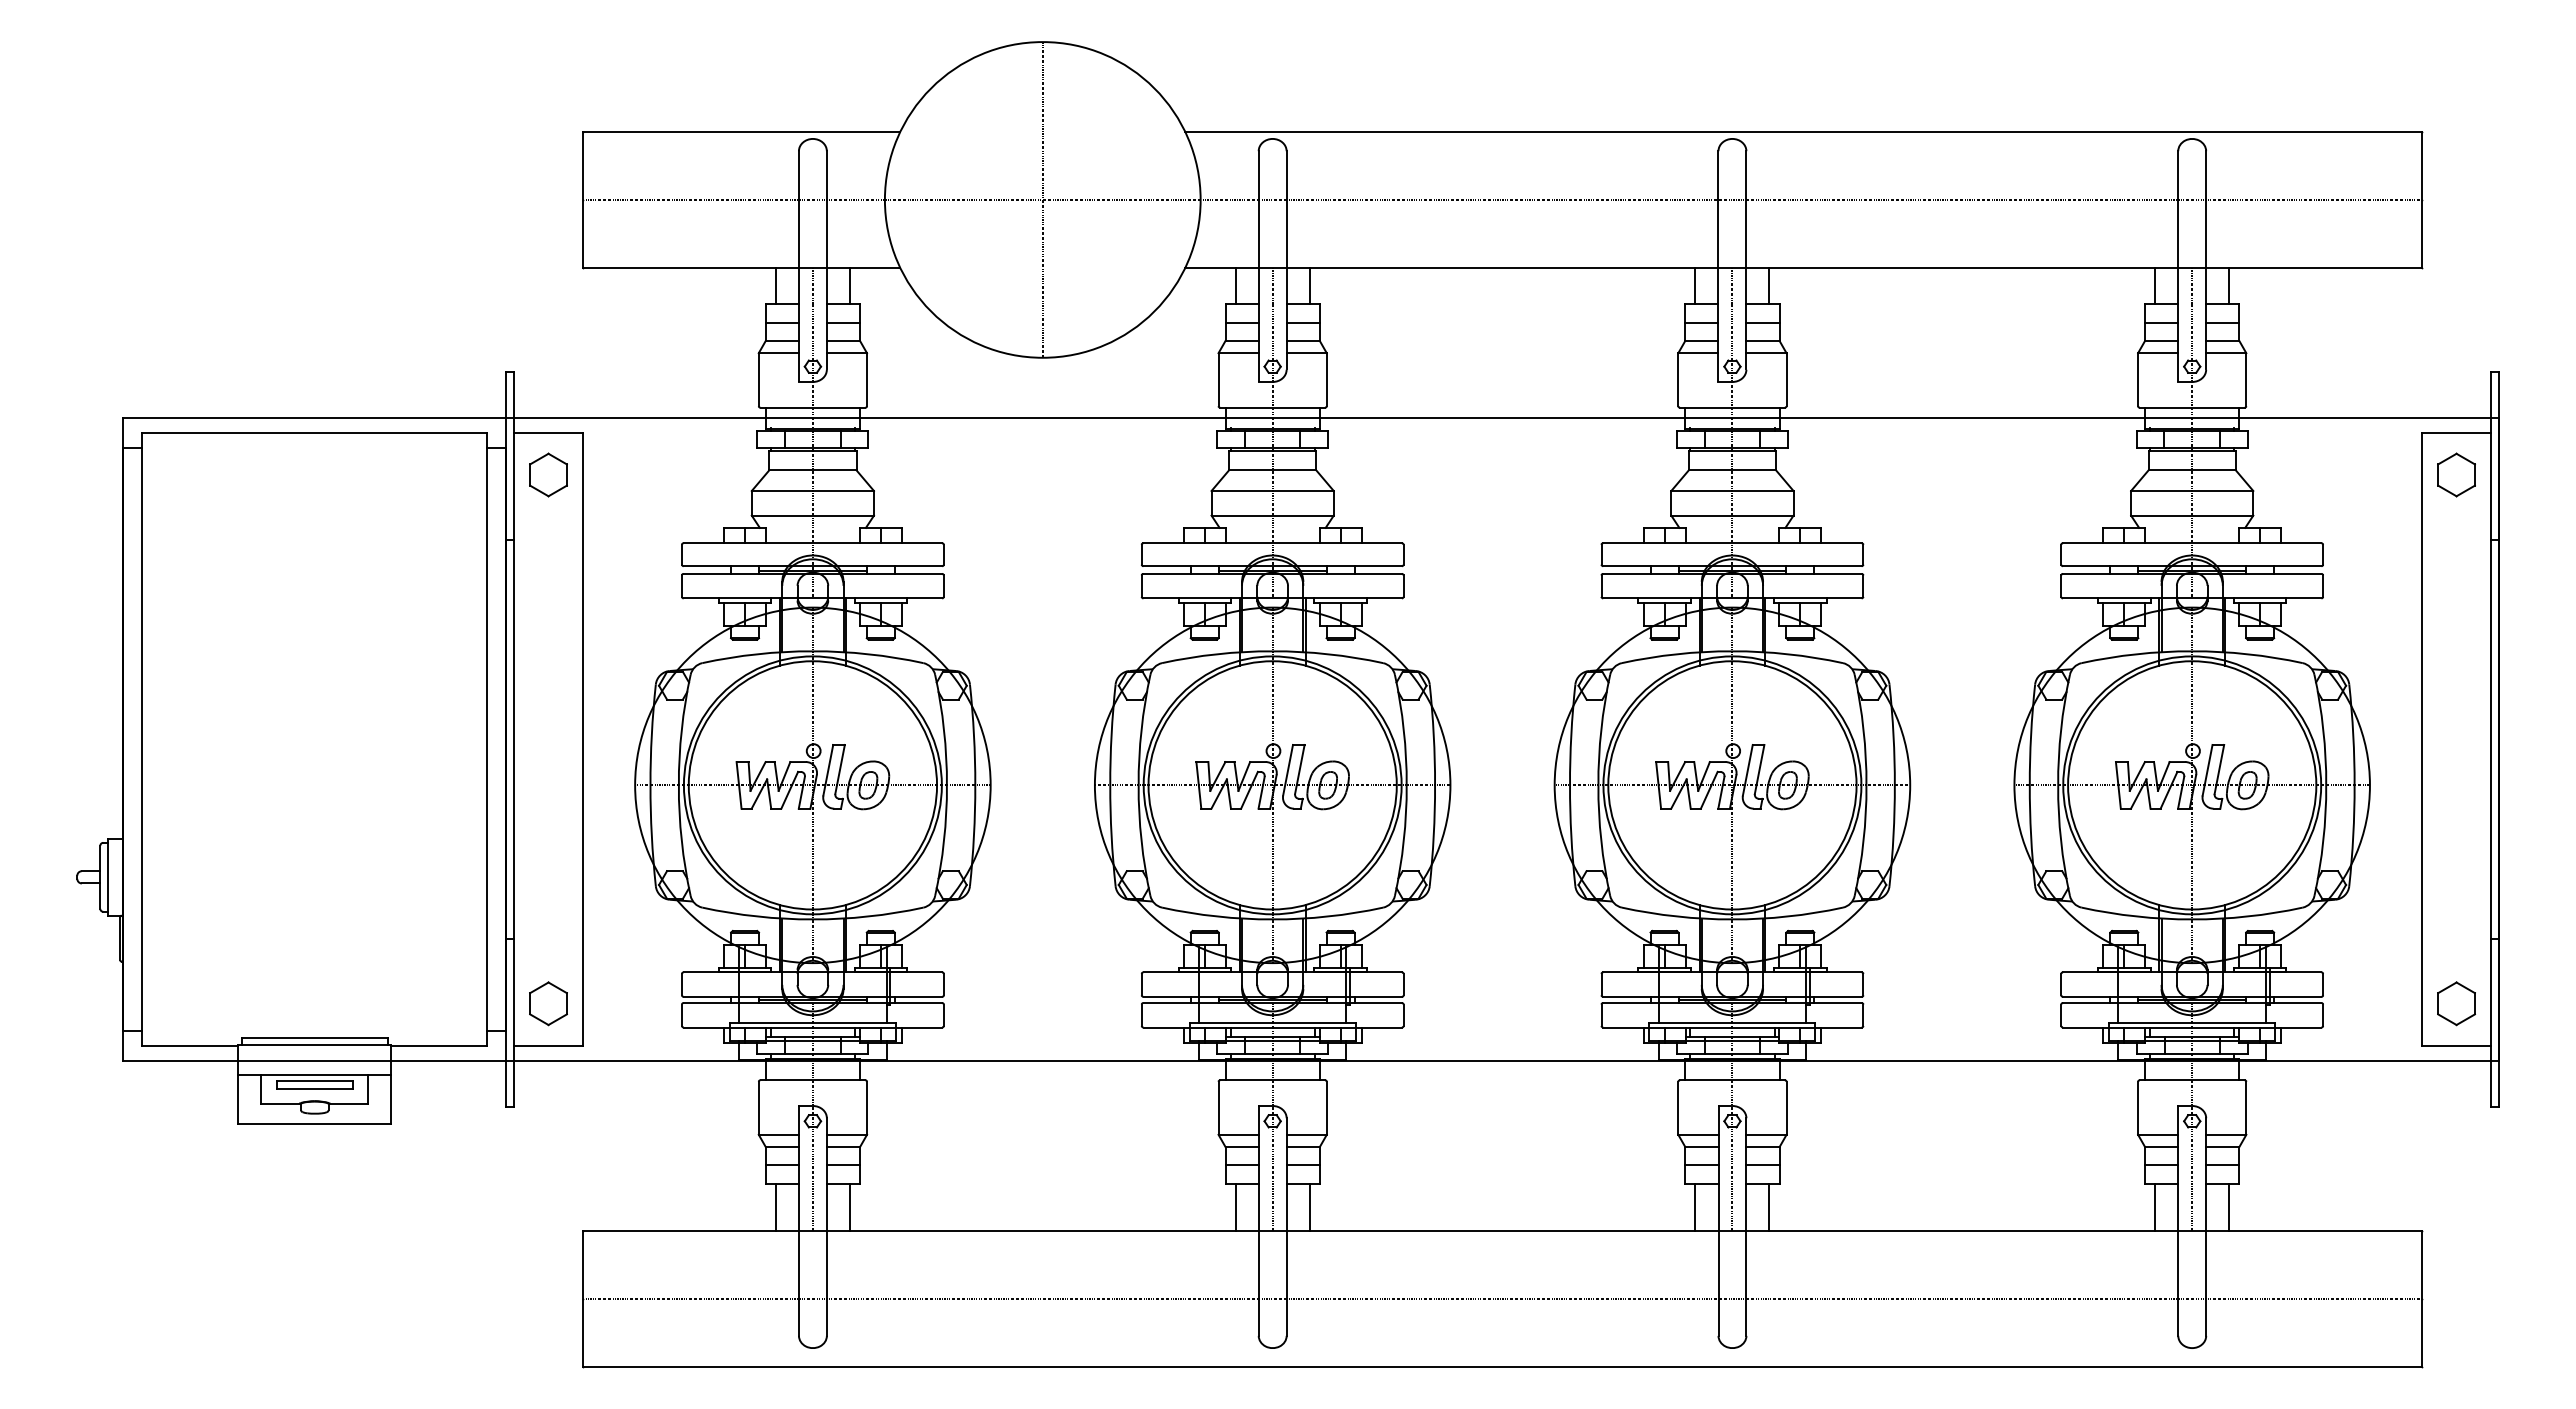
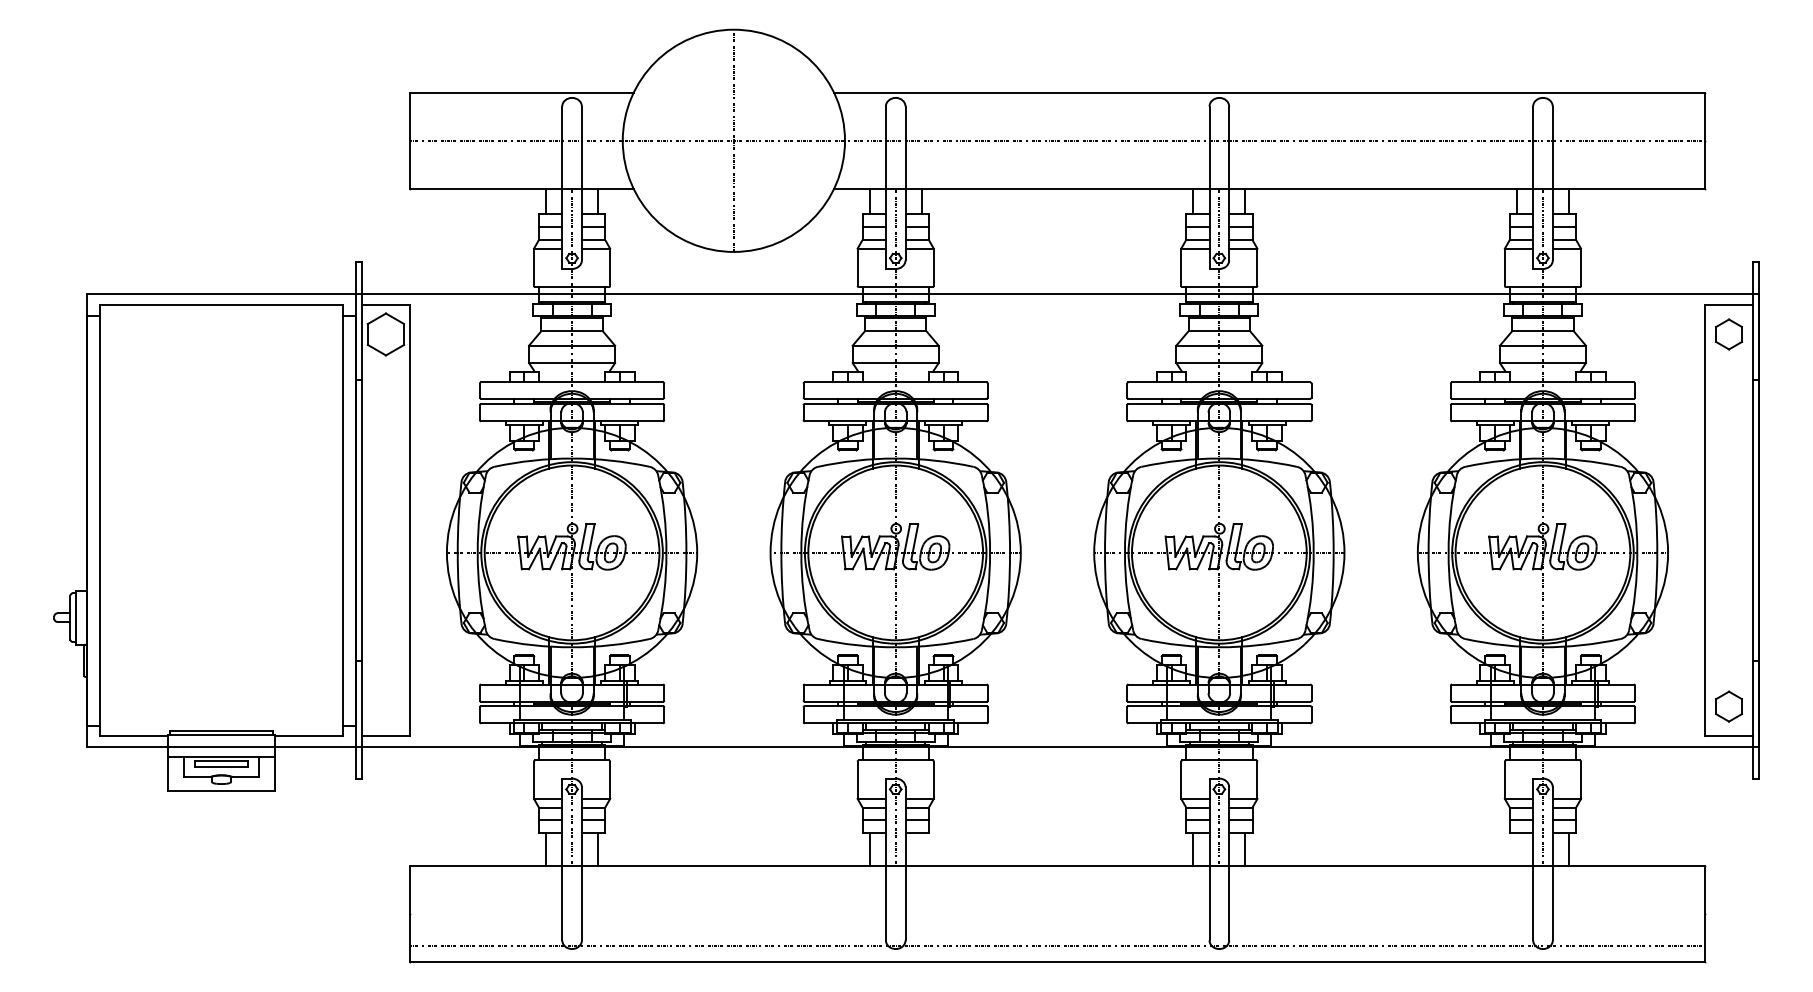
part: (548, 474) -> (385, 334), size x1.4
part: (548, 1003) -> (385, 706), removed
line: (1309, 1206) -> (921, 849), removed
line: (2155, 1206) -> (1517, 849), removed
line: (1502, 1298) -> (1057, 945), moved

